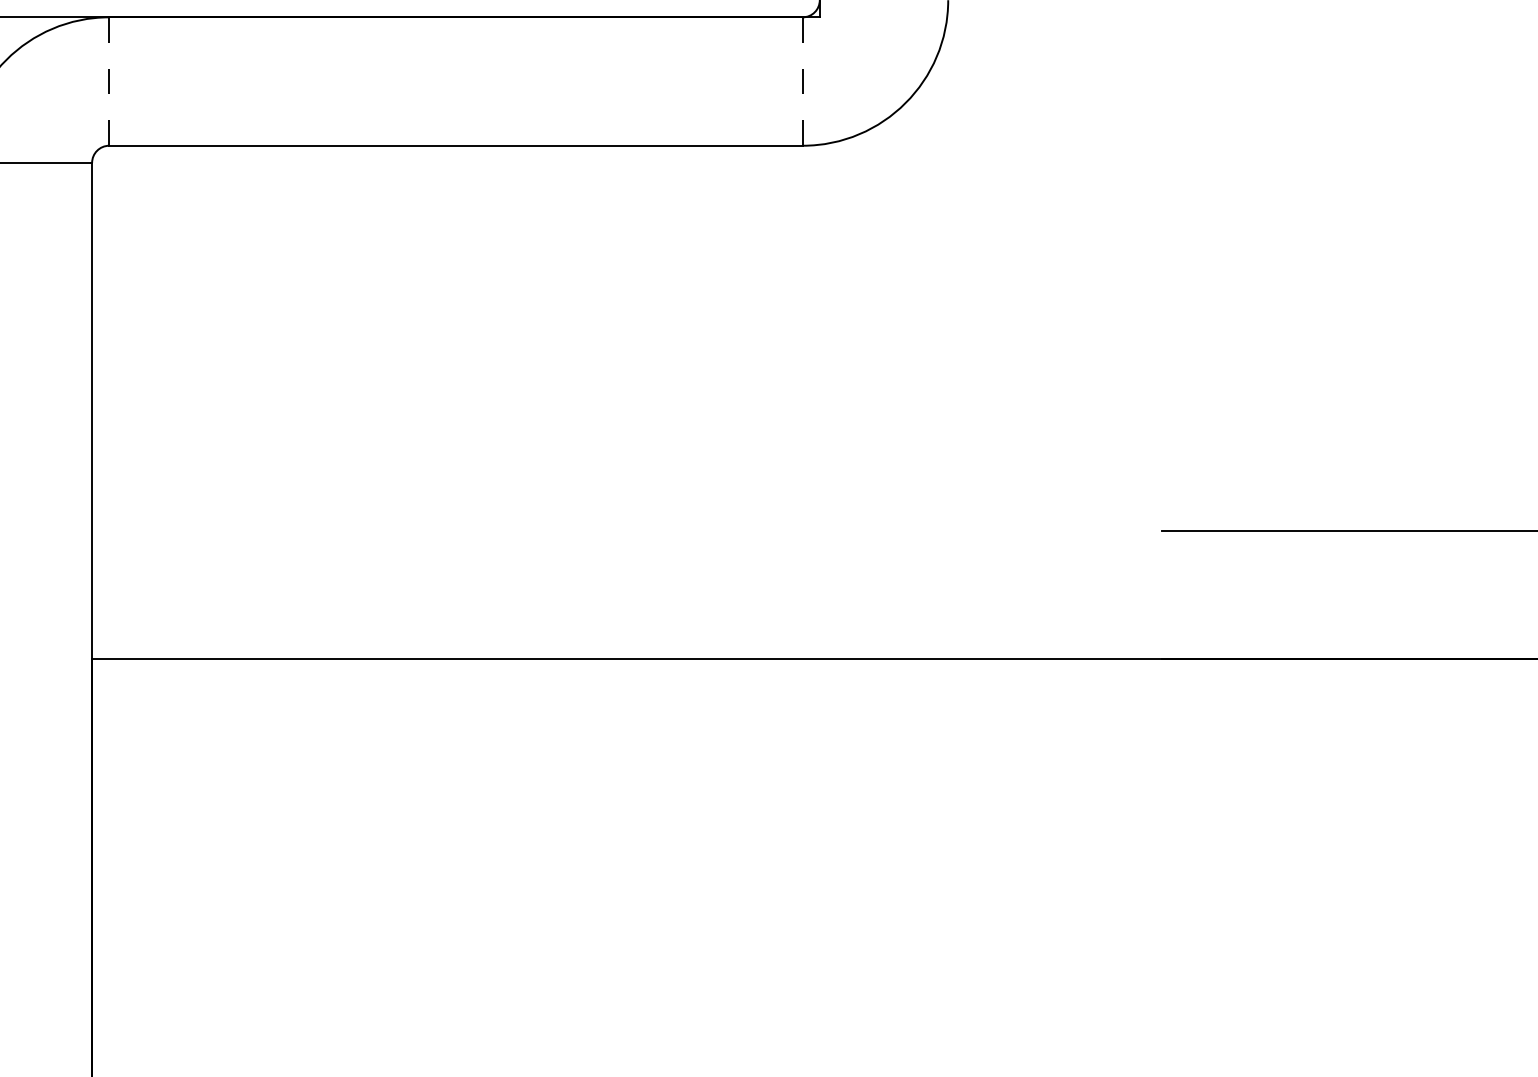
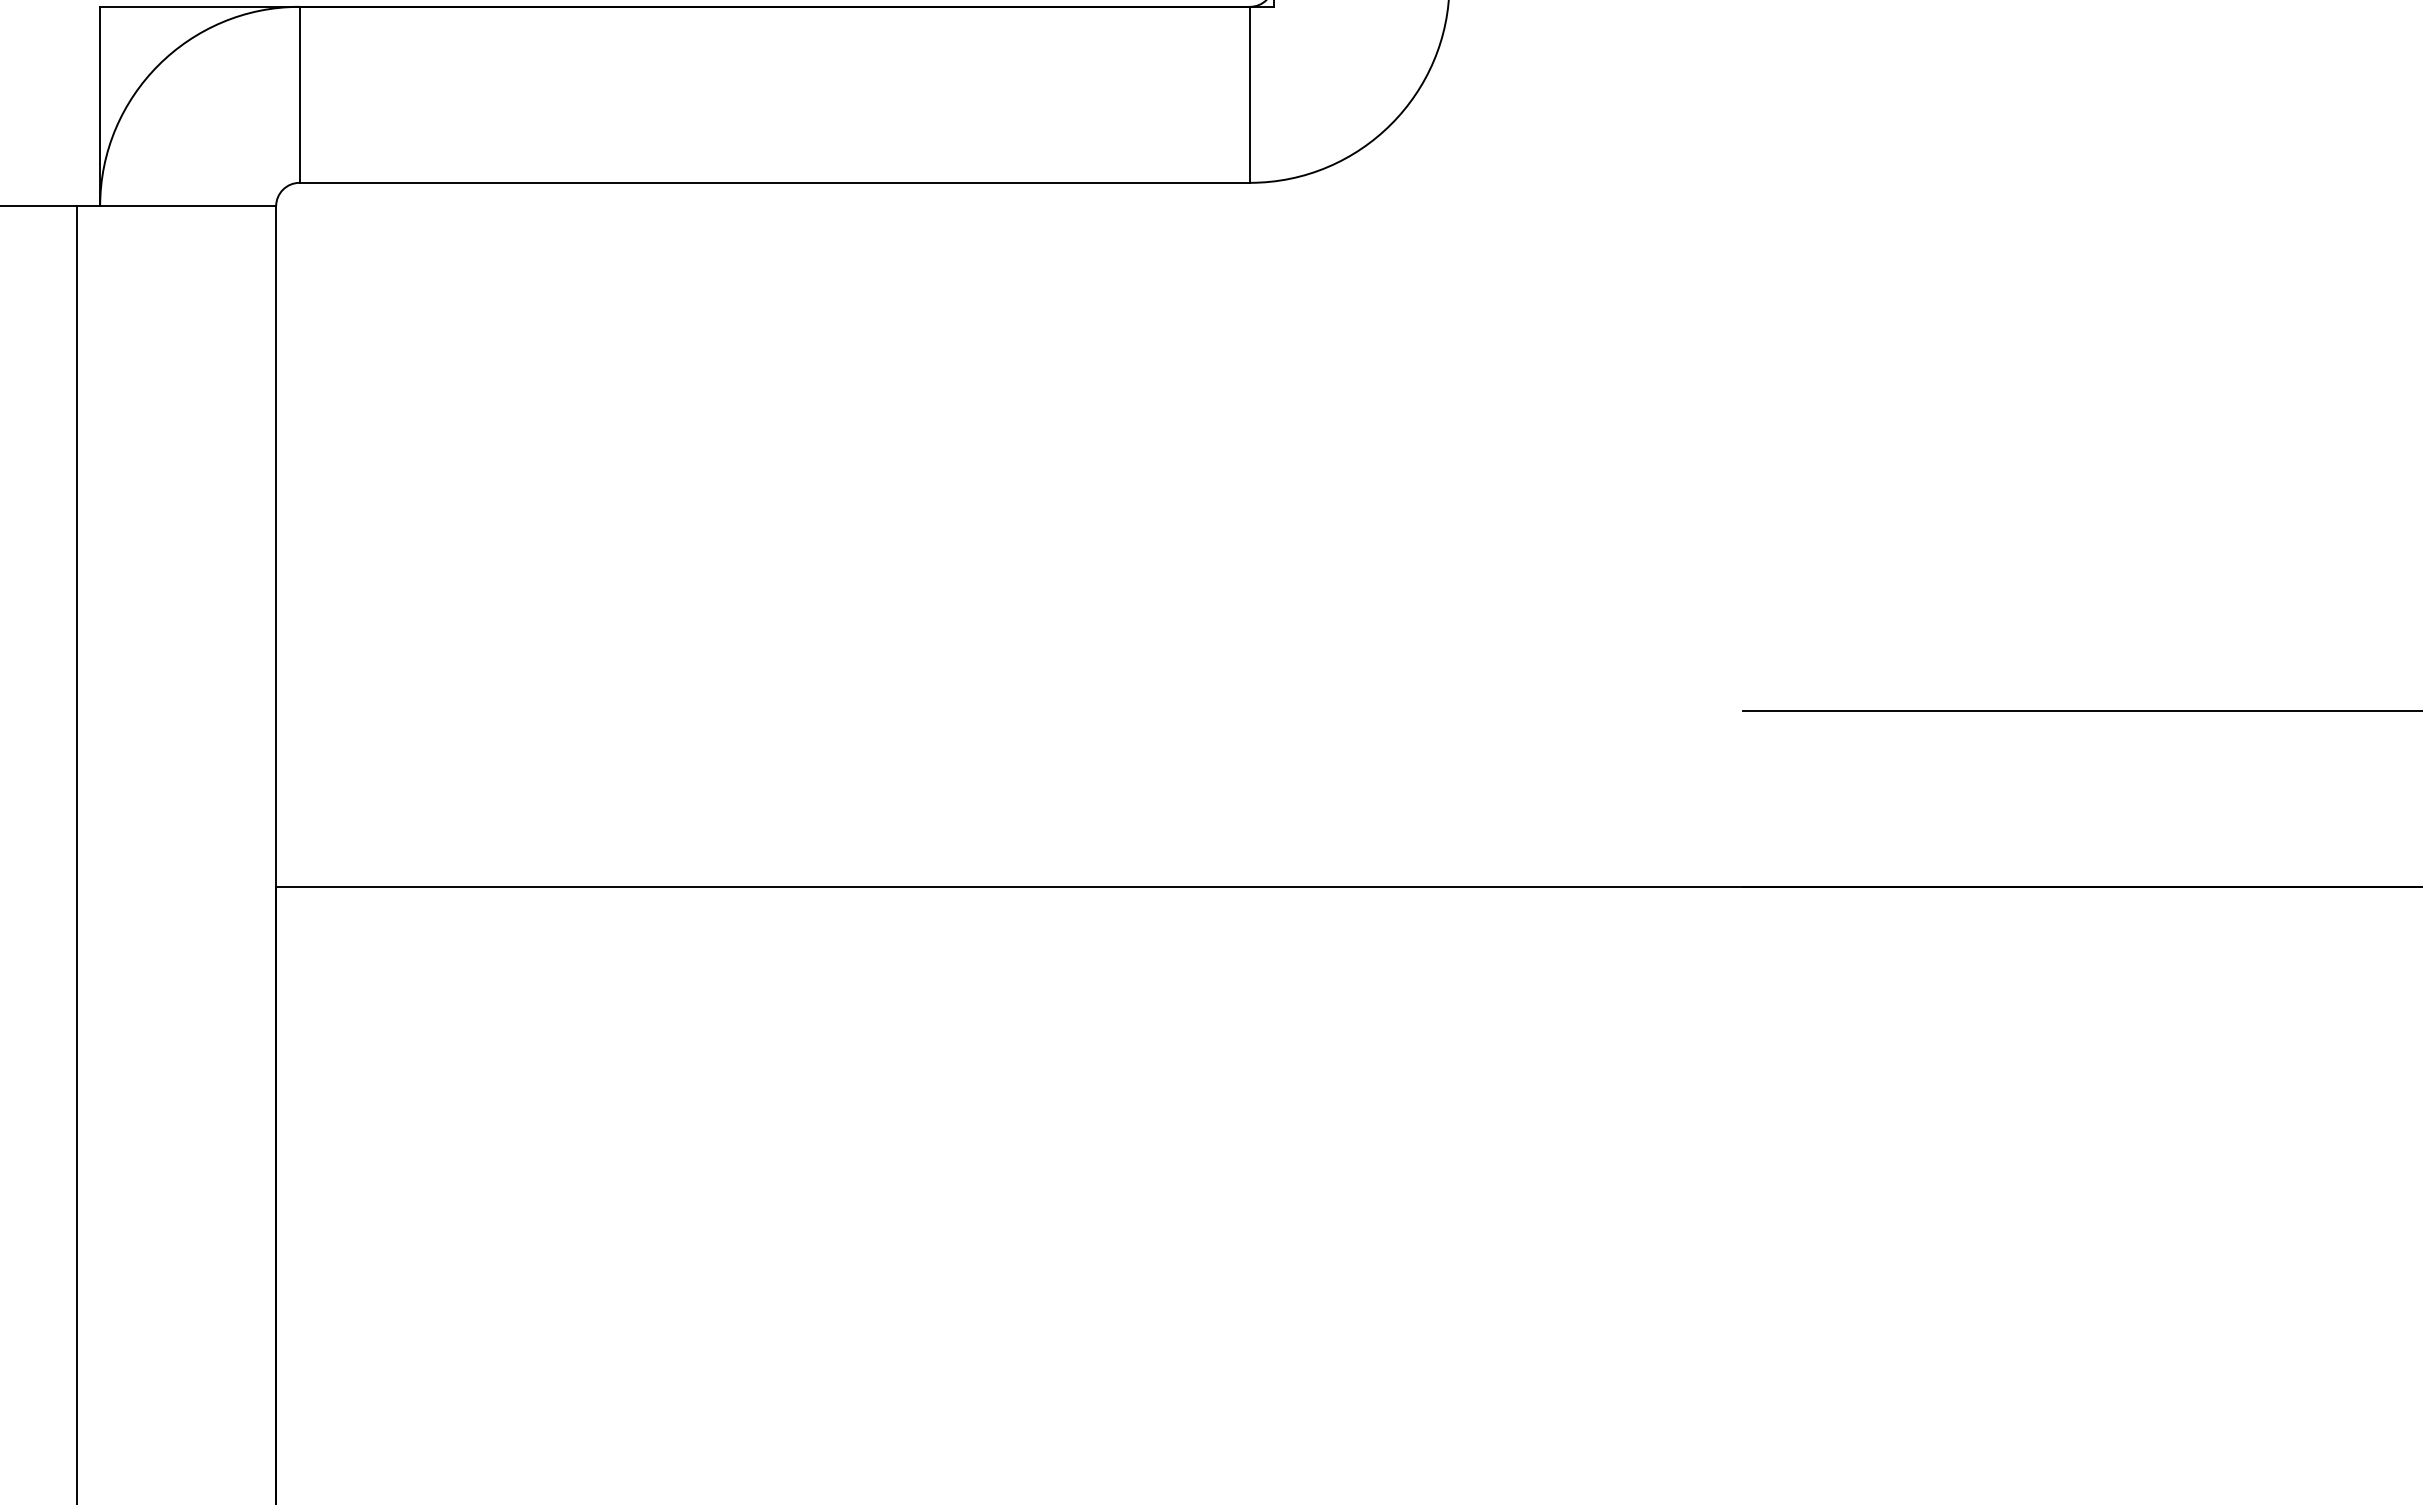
line: (803, 81) -> (1250, 94), dashed -> solid
line: (109, 82) -> (299, 95), dashed -> solid

